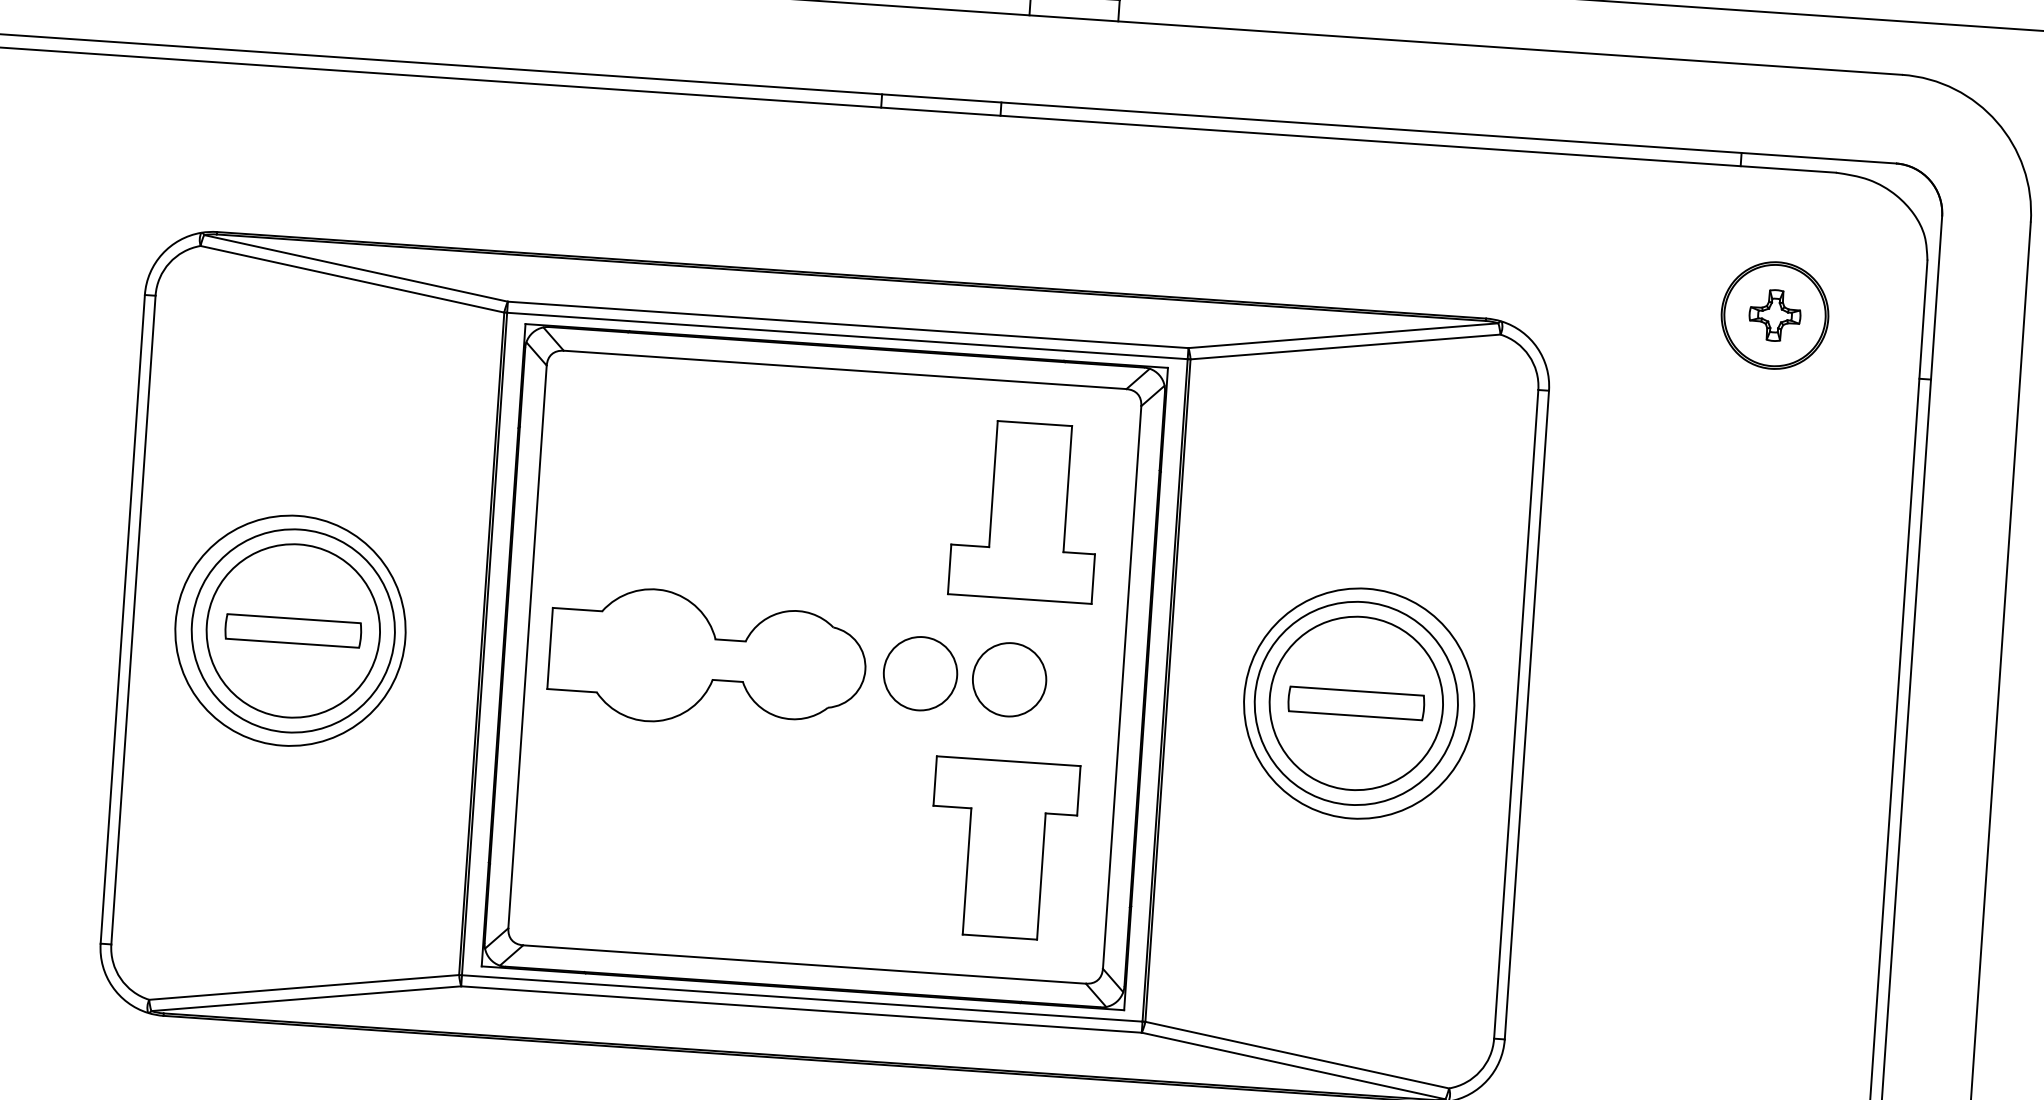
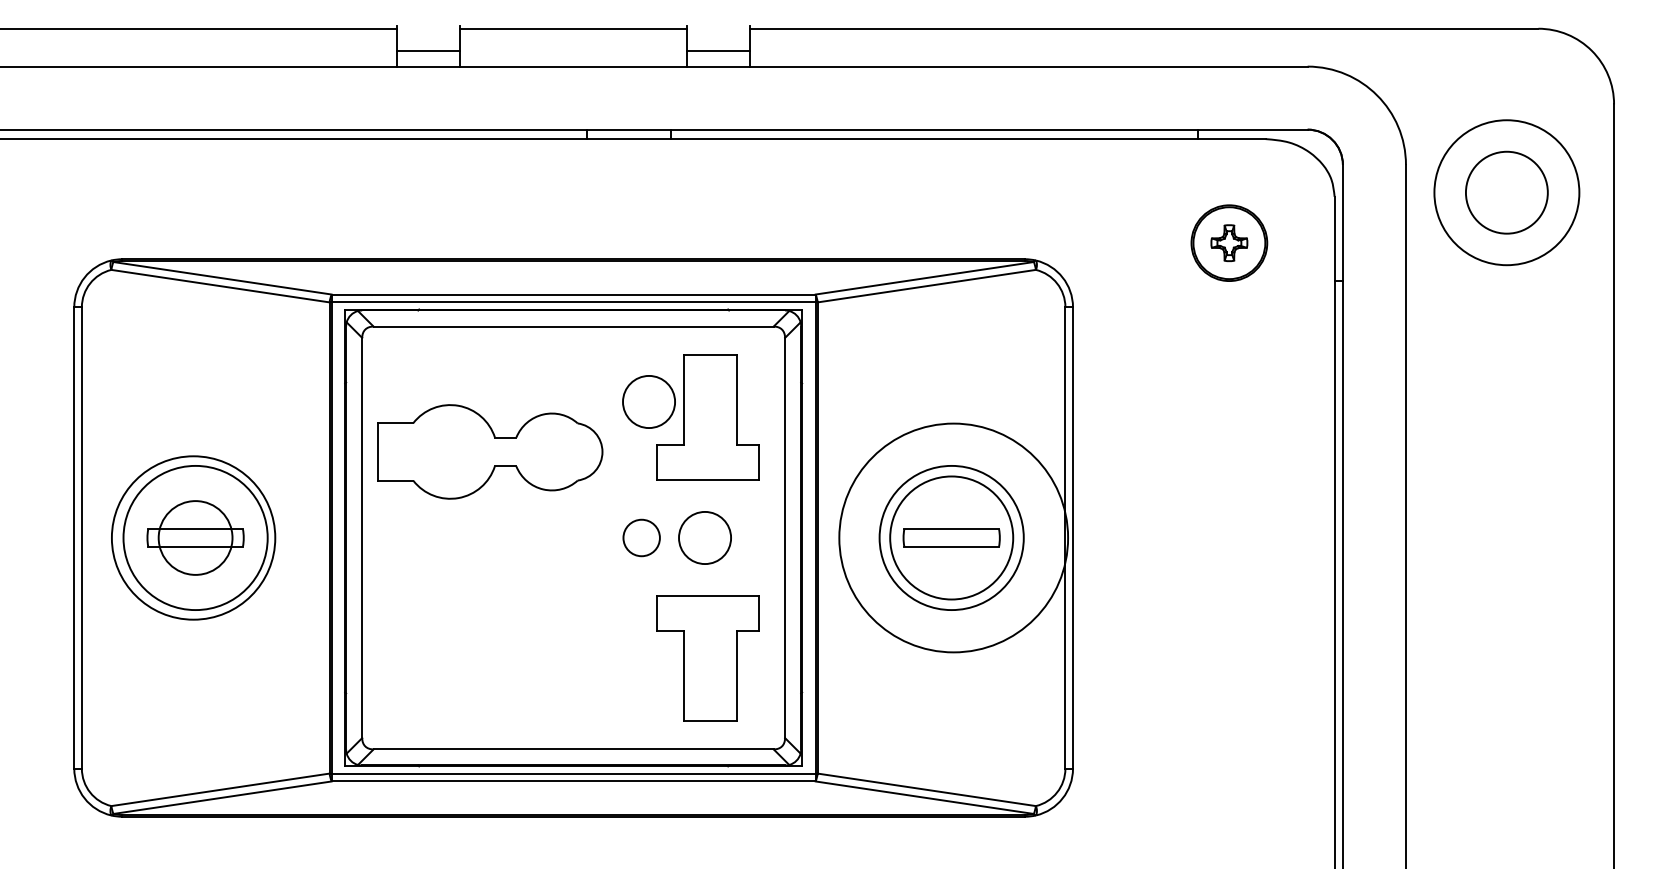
circle: (943, 482) -> (648, 401), added
circle: (293, 630) -> (195, 537), size x0.6
part: (707, 658) -> (490, 451), moved
circle: (920, 673) -> (641, 537), size x0.7
circle: (1358, 702) -> (953, 537), size x1.4

